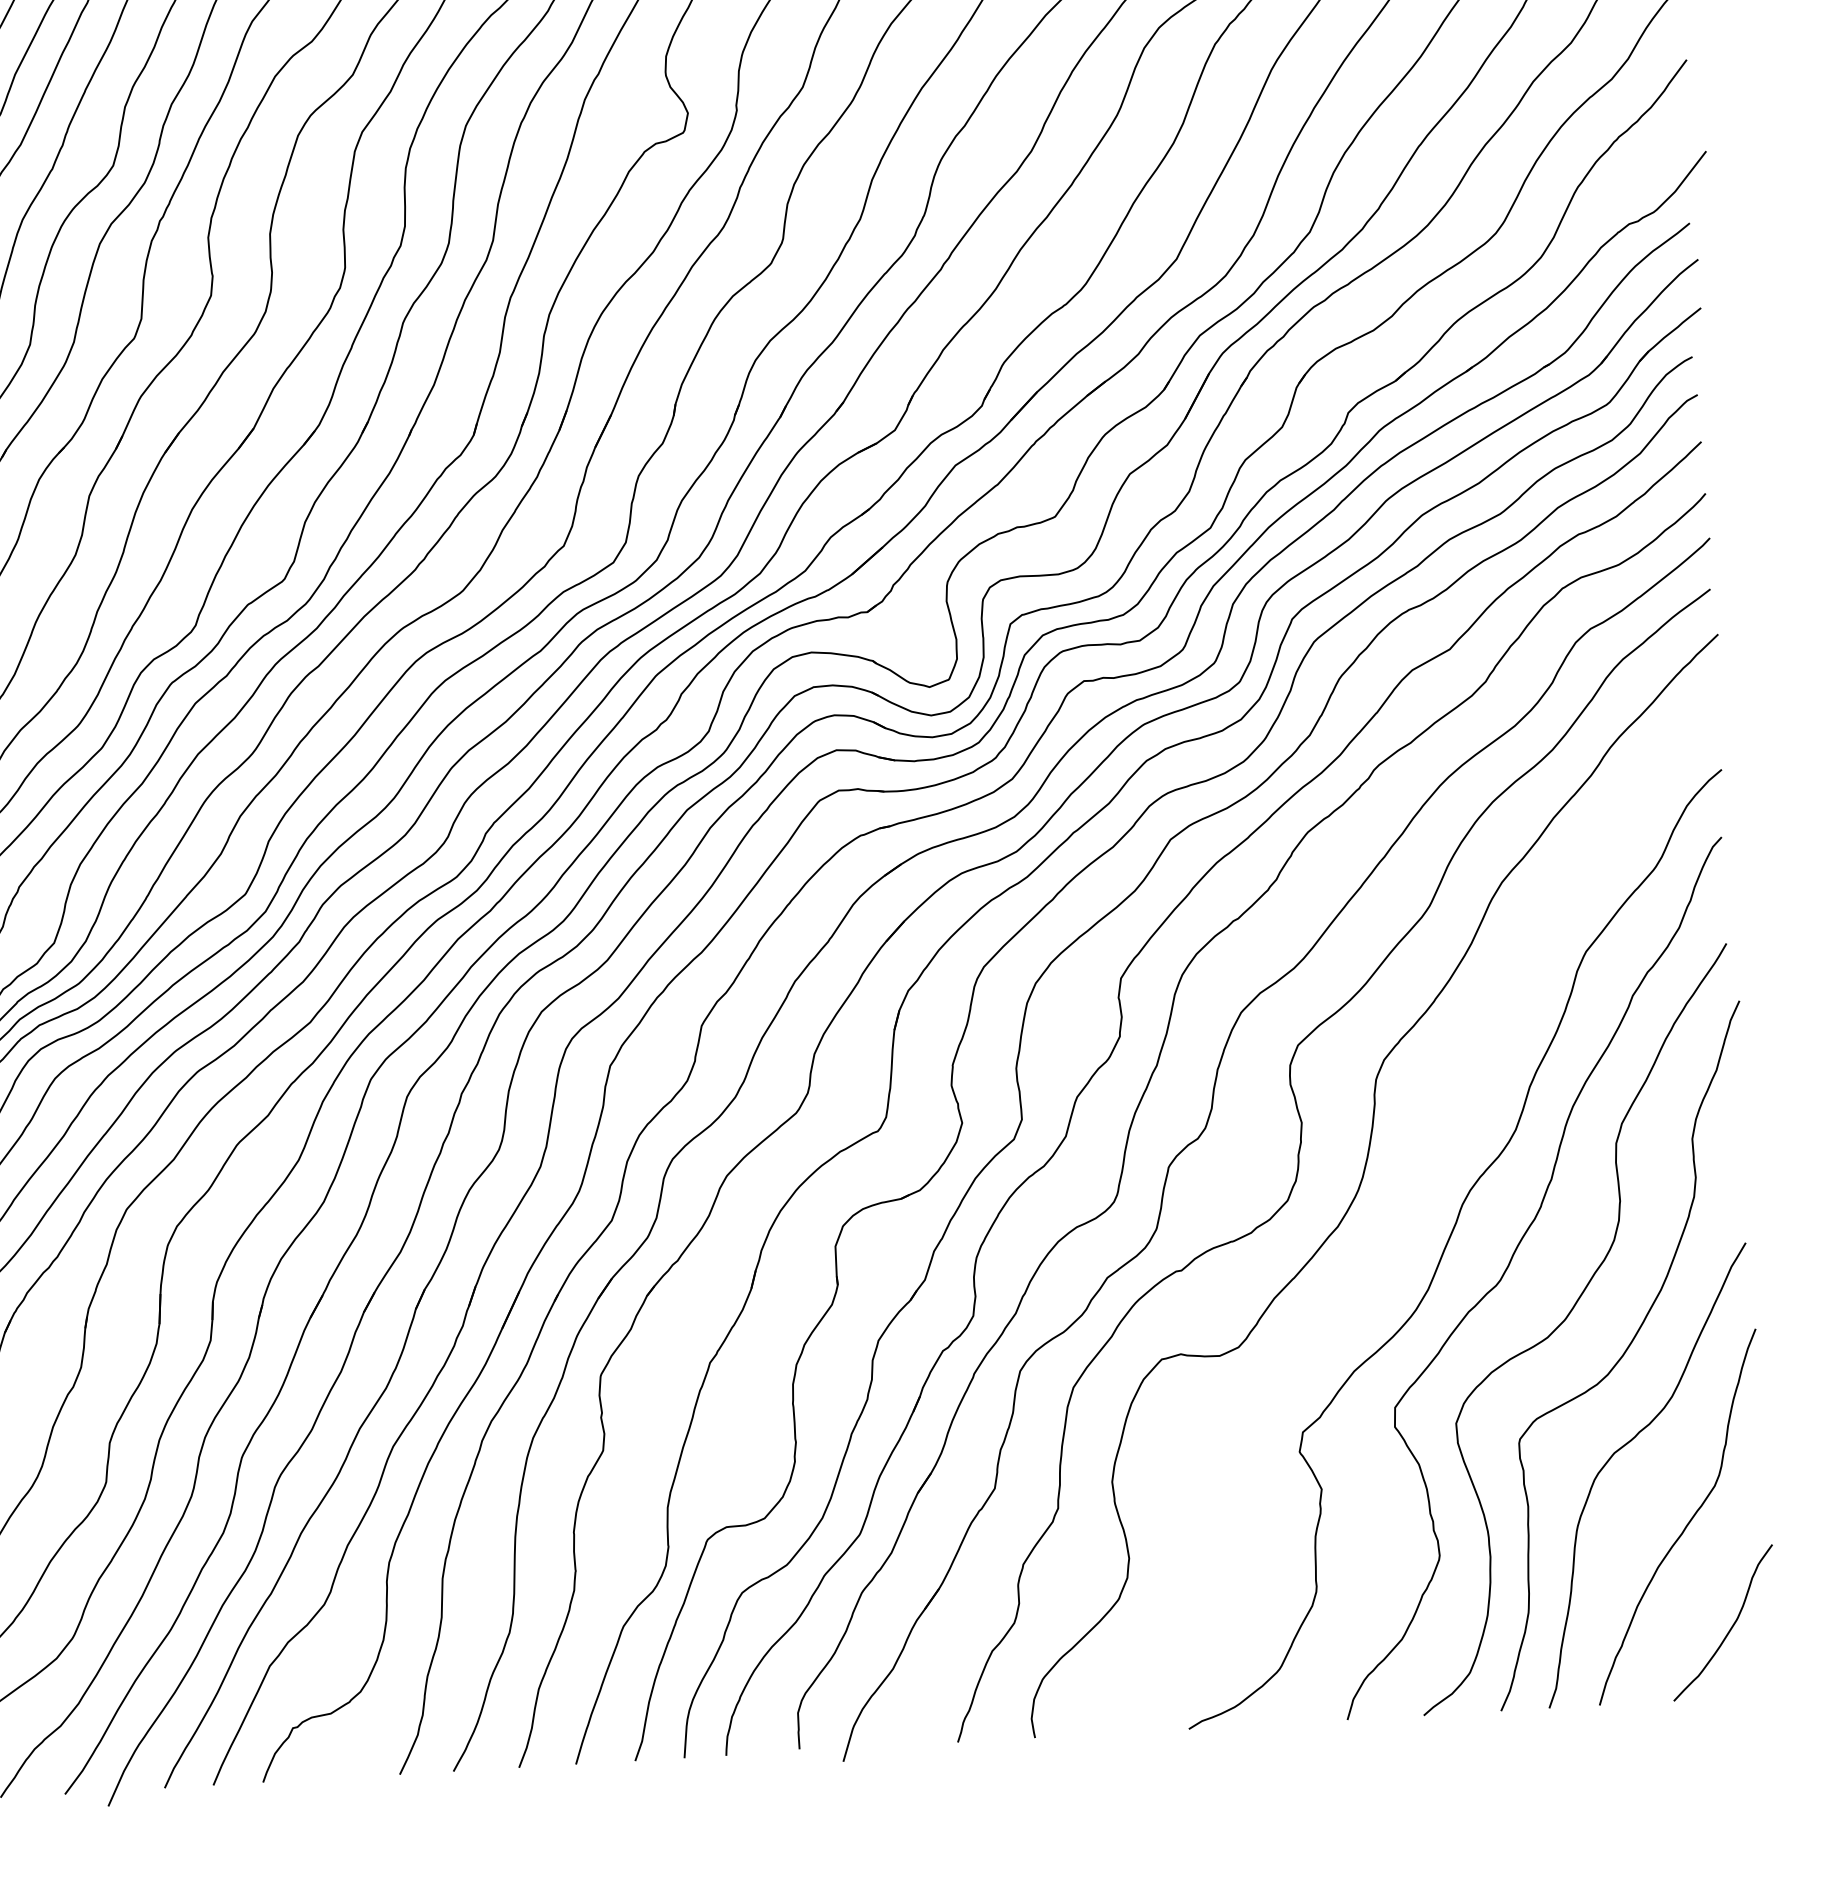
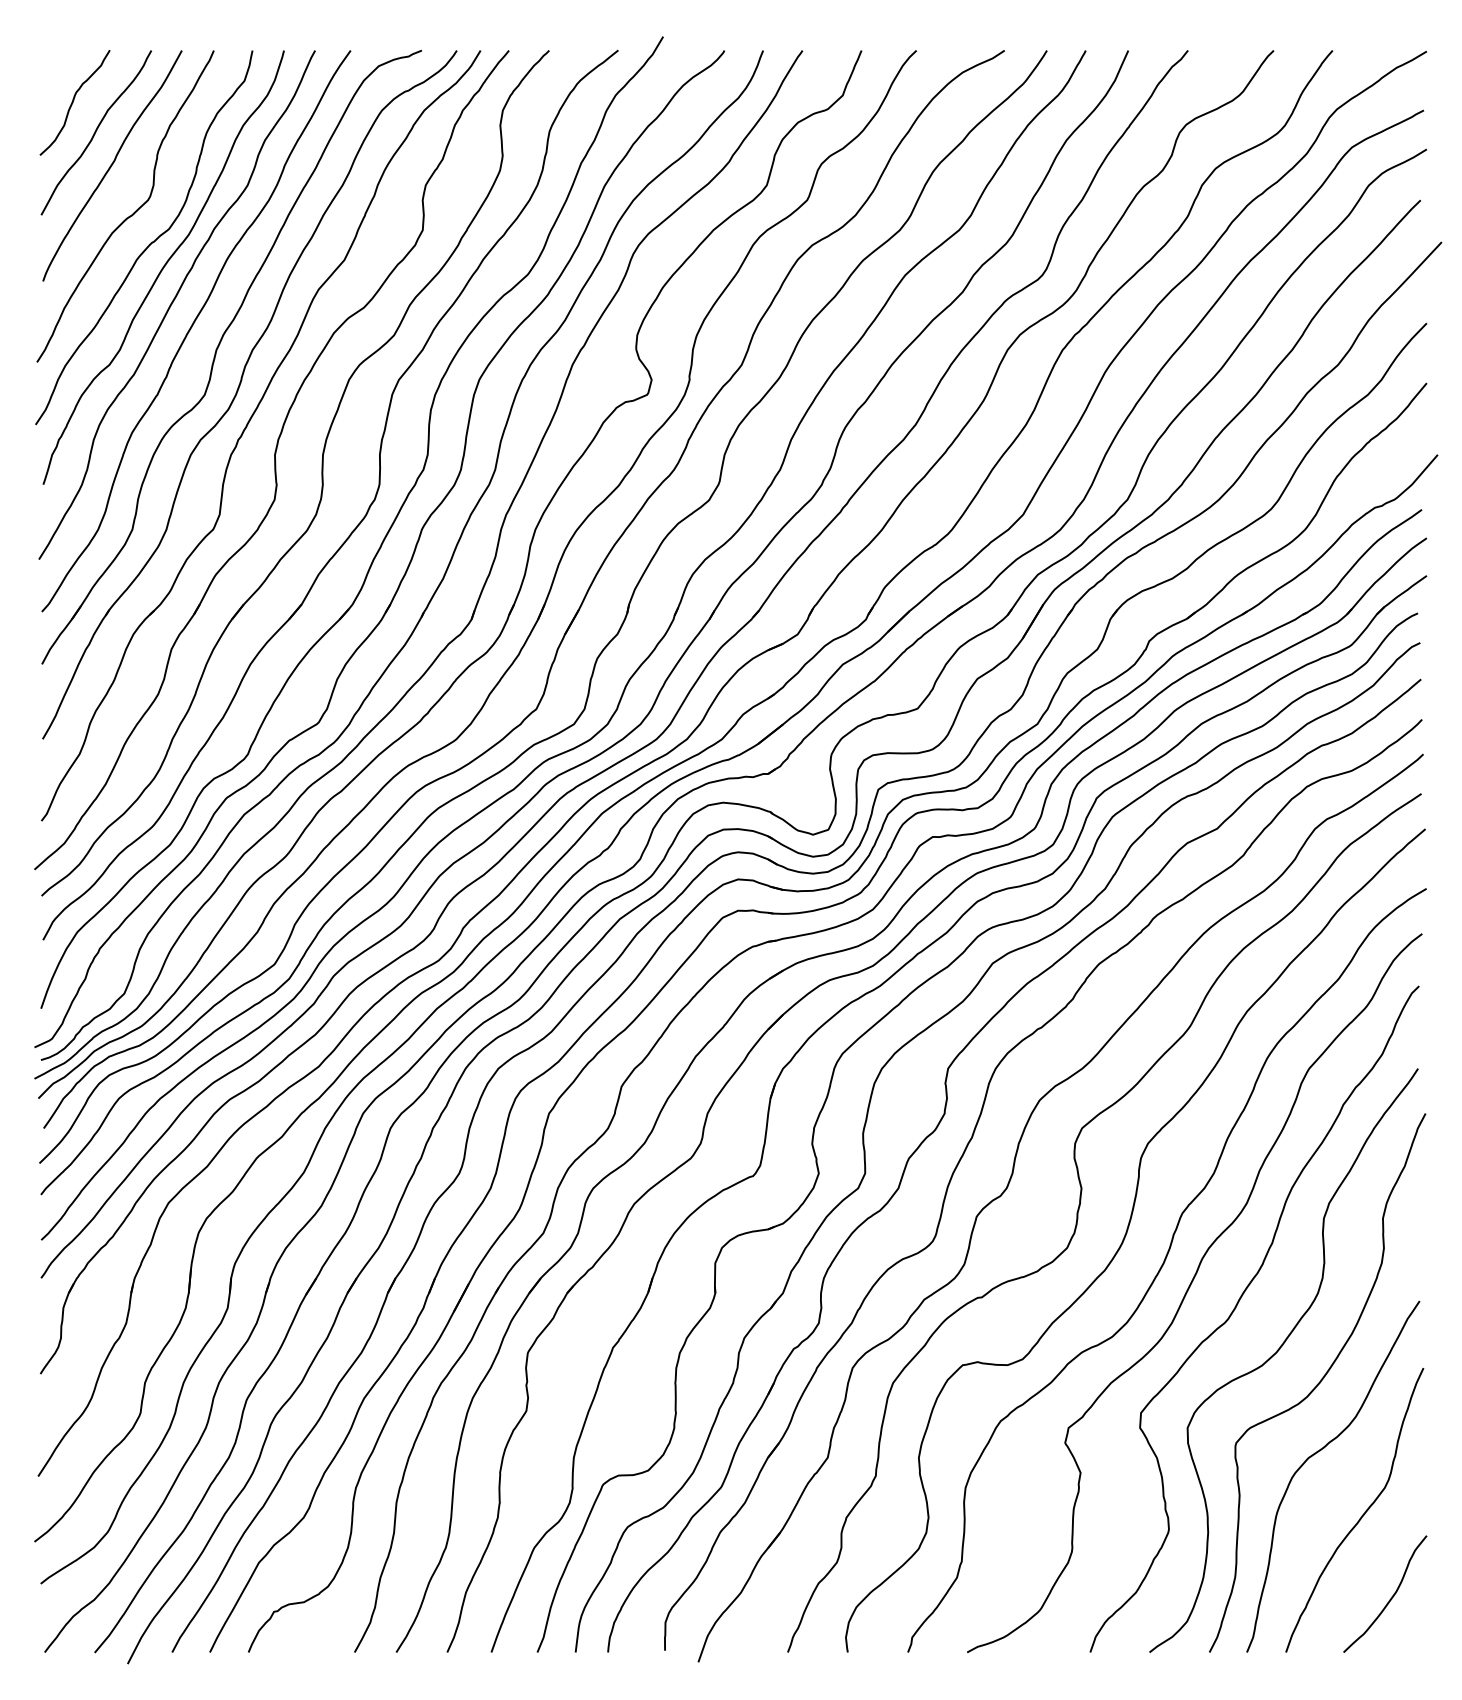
curve: (1411, 1218) -> (1162, 1267), added

